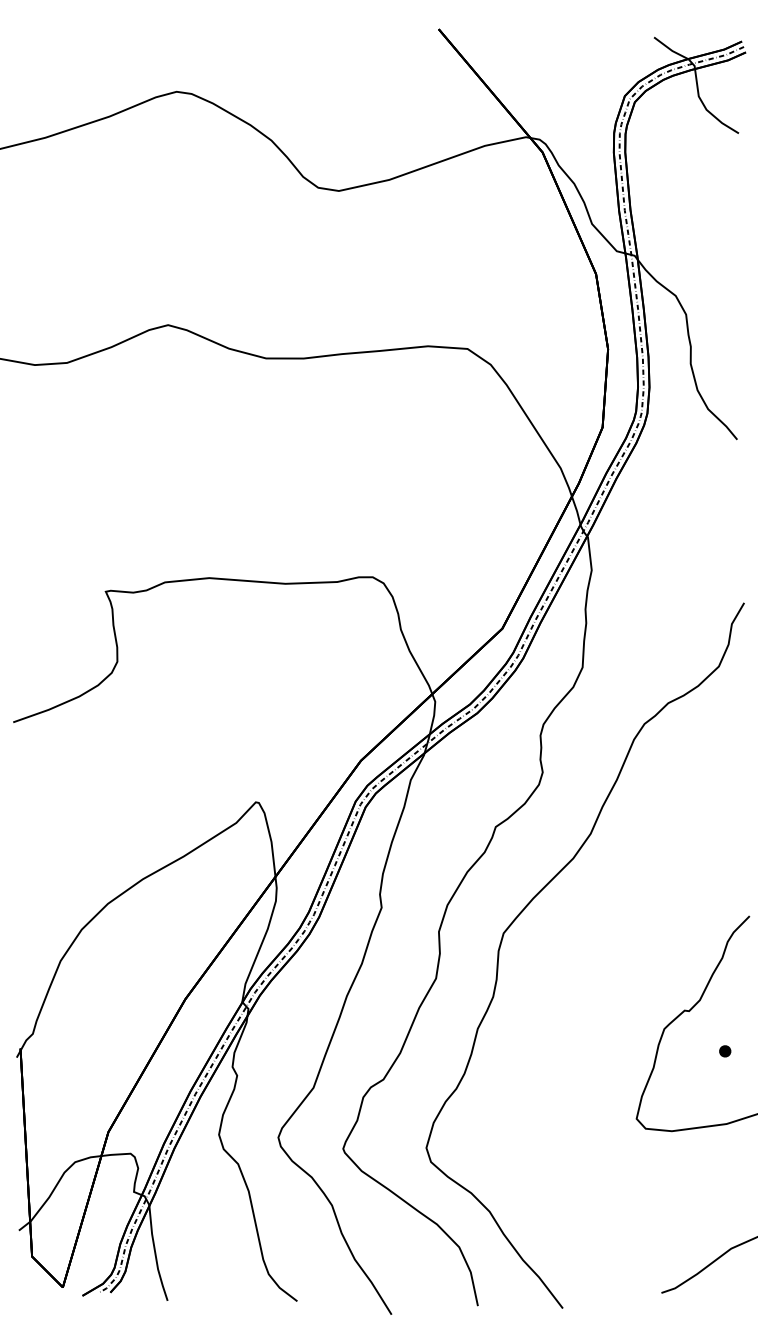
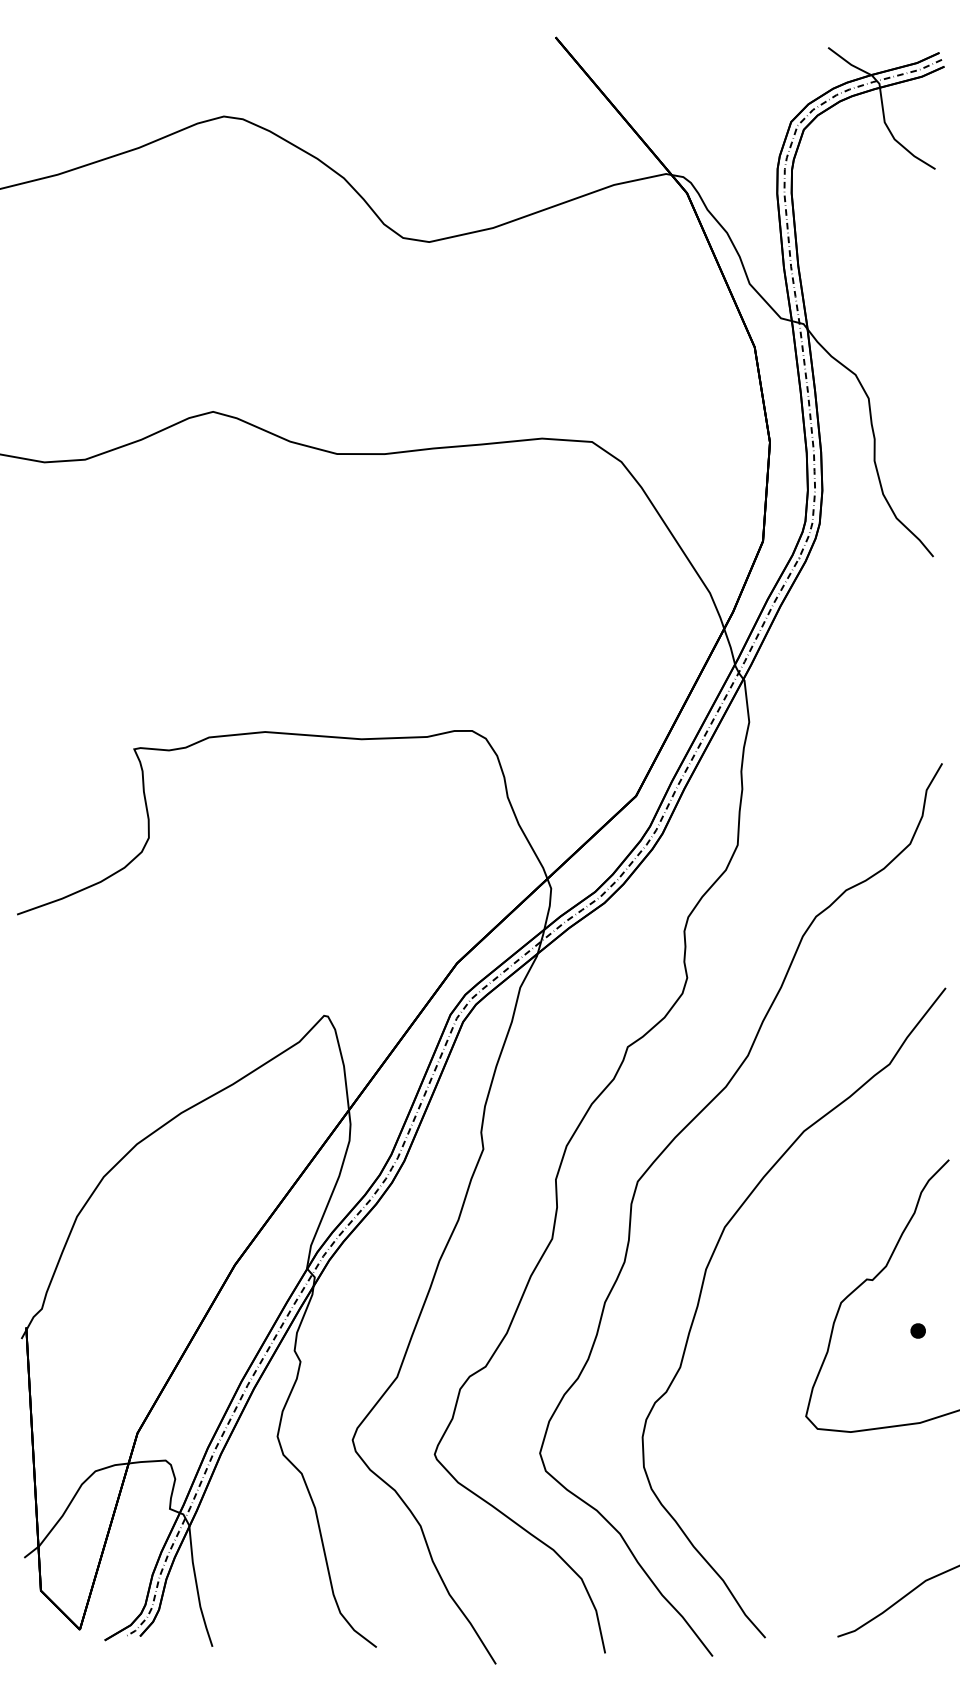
curve: (554, 1019) -> (702, 1290), added

